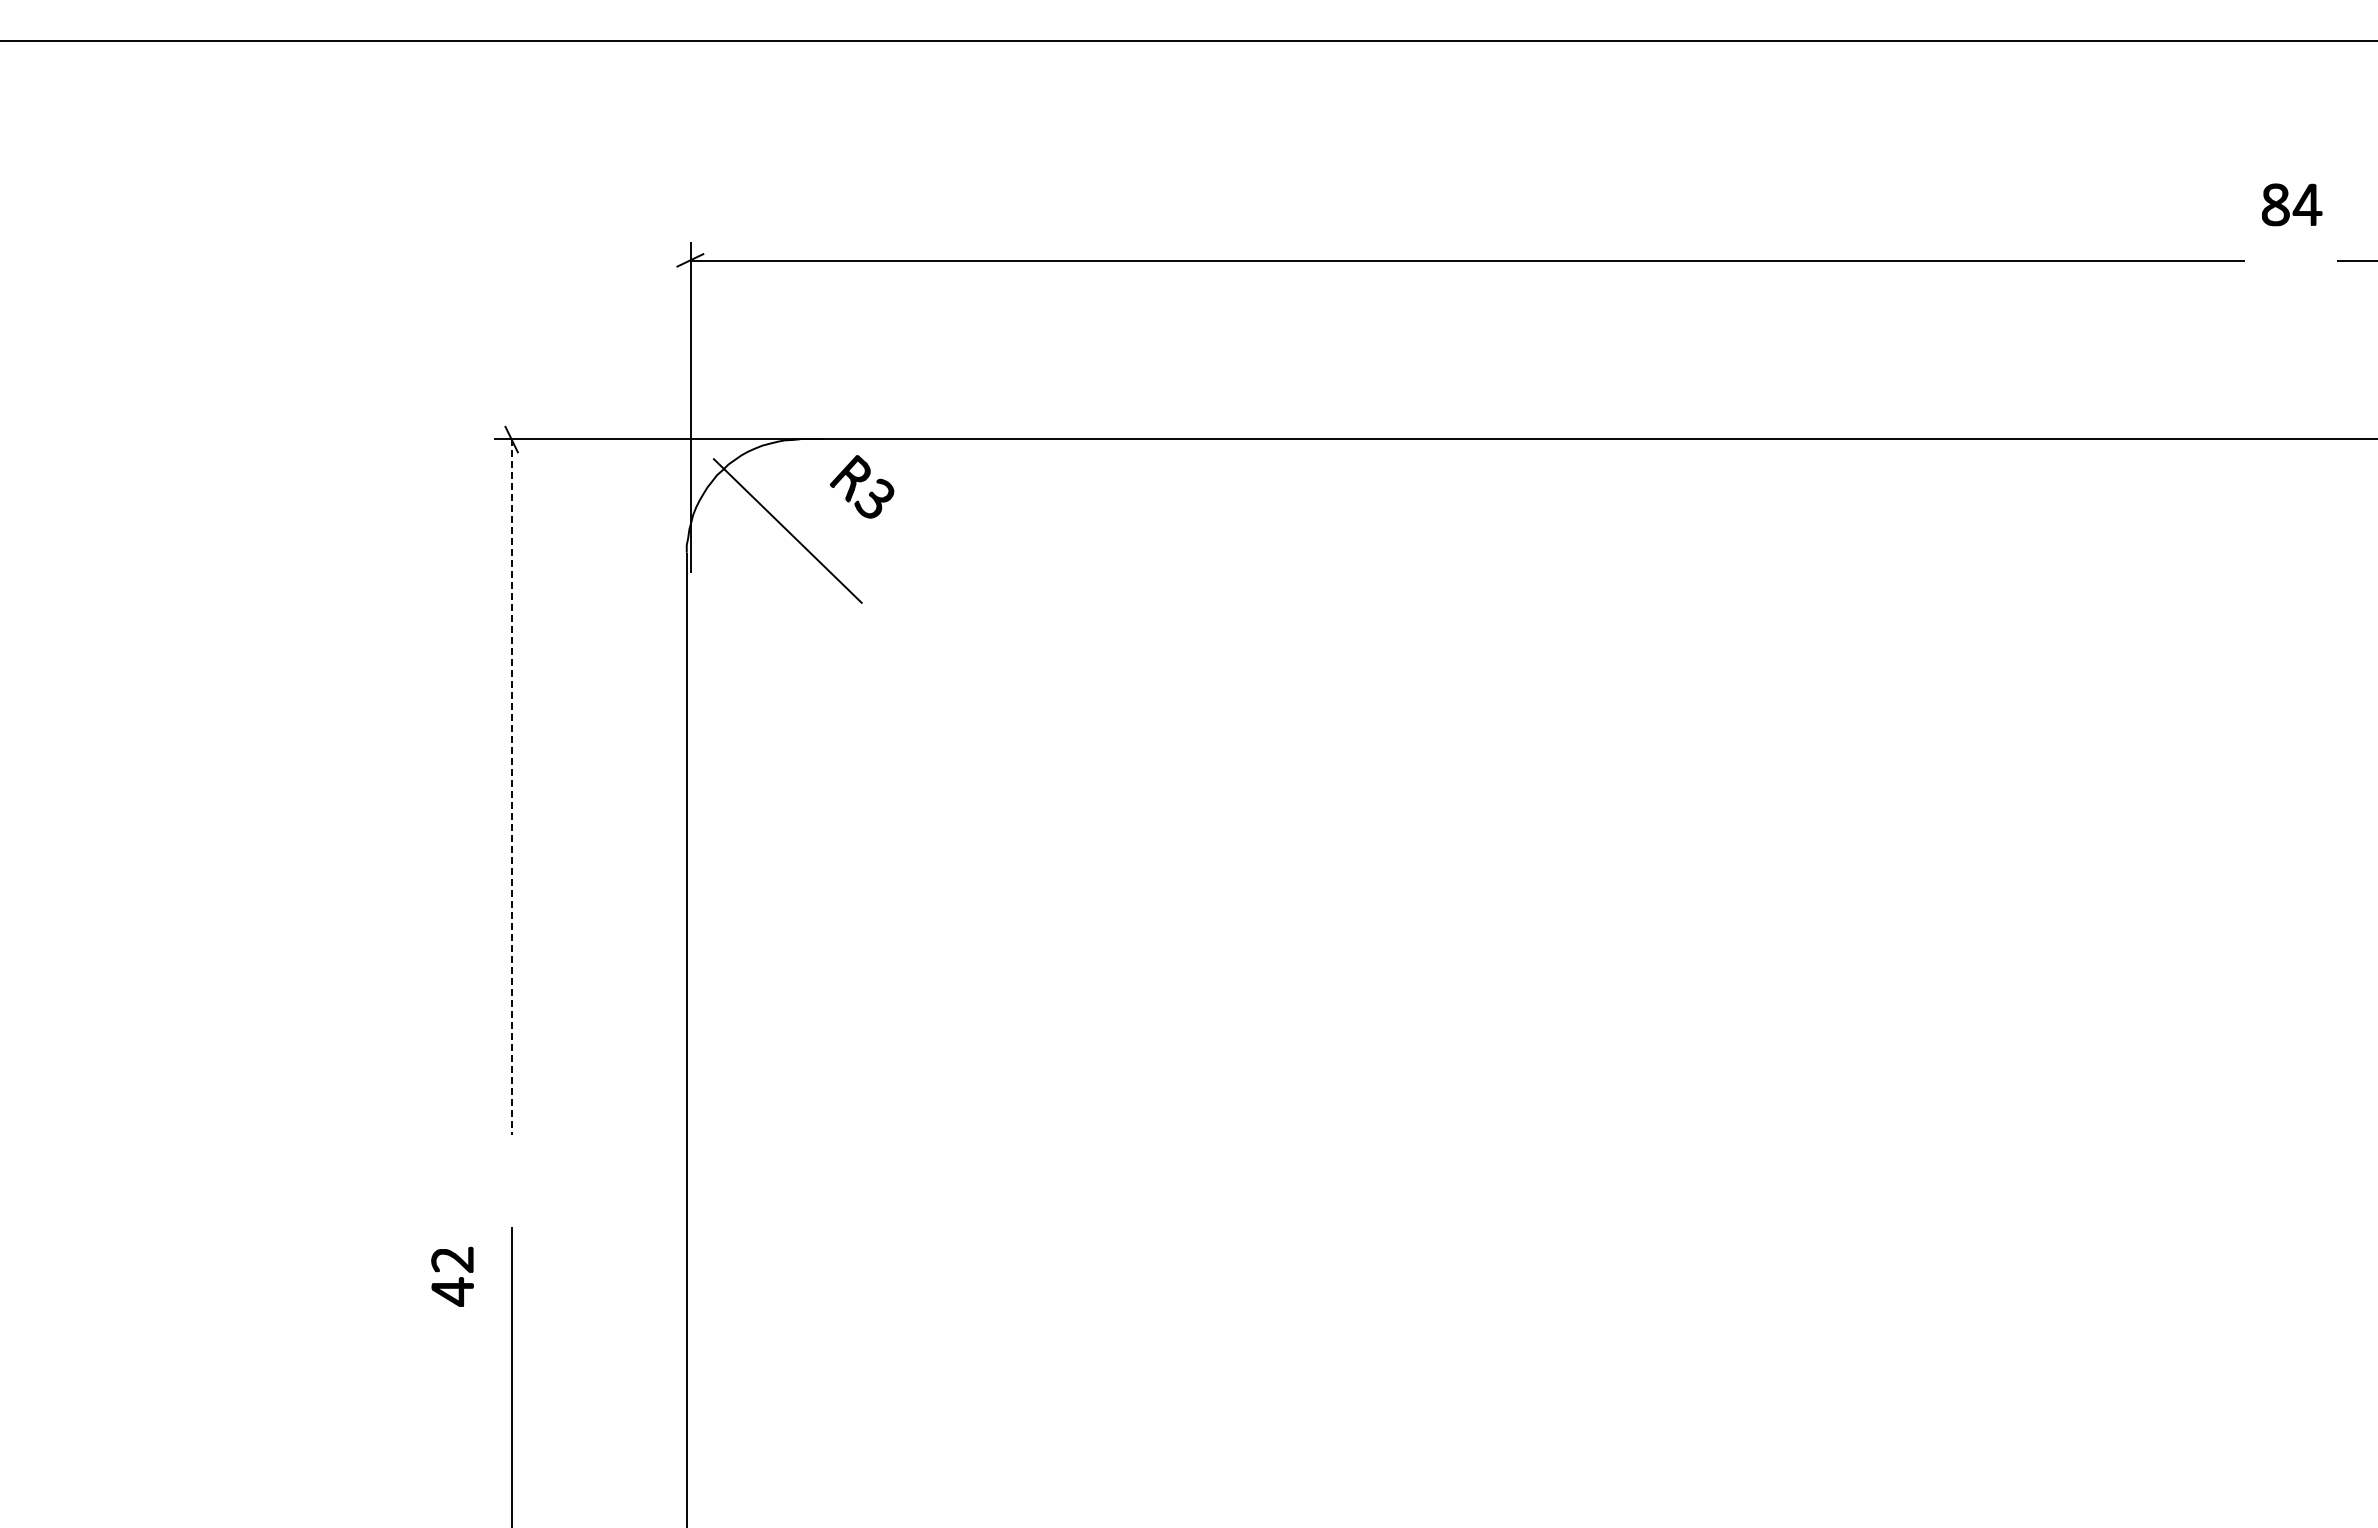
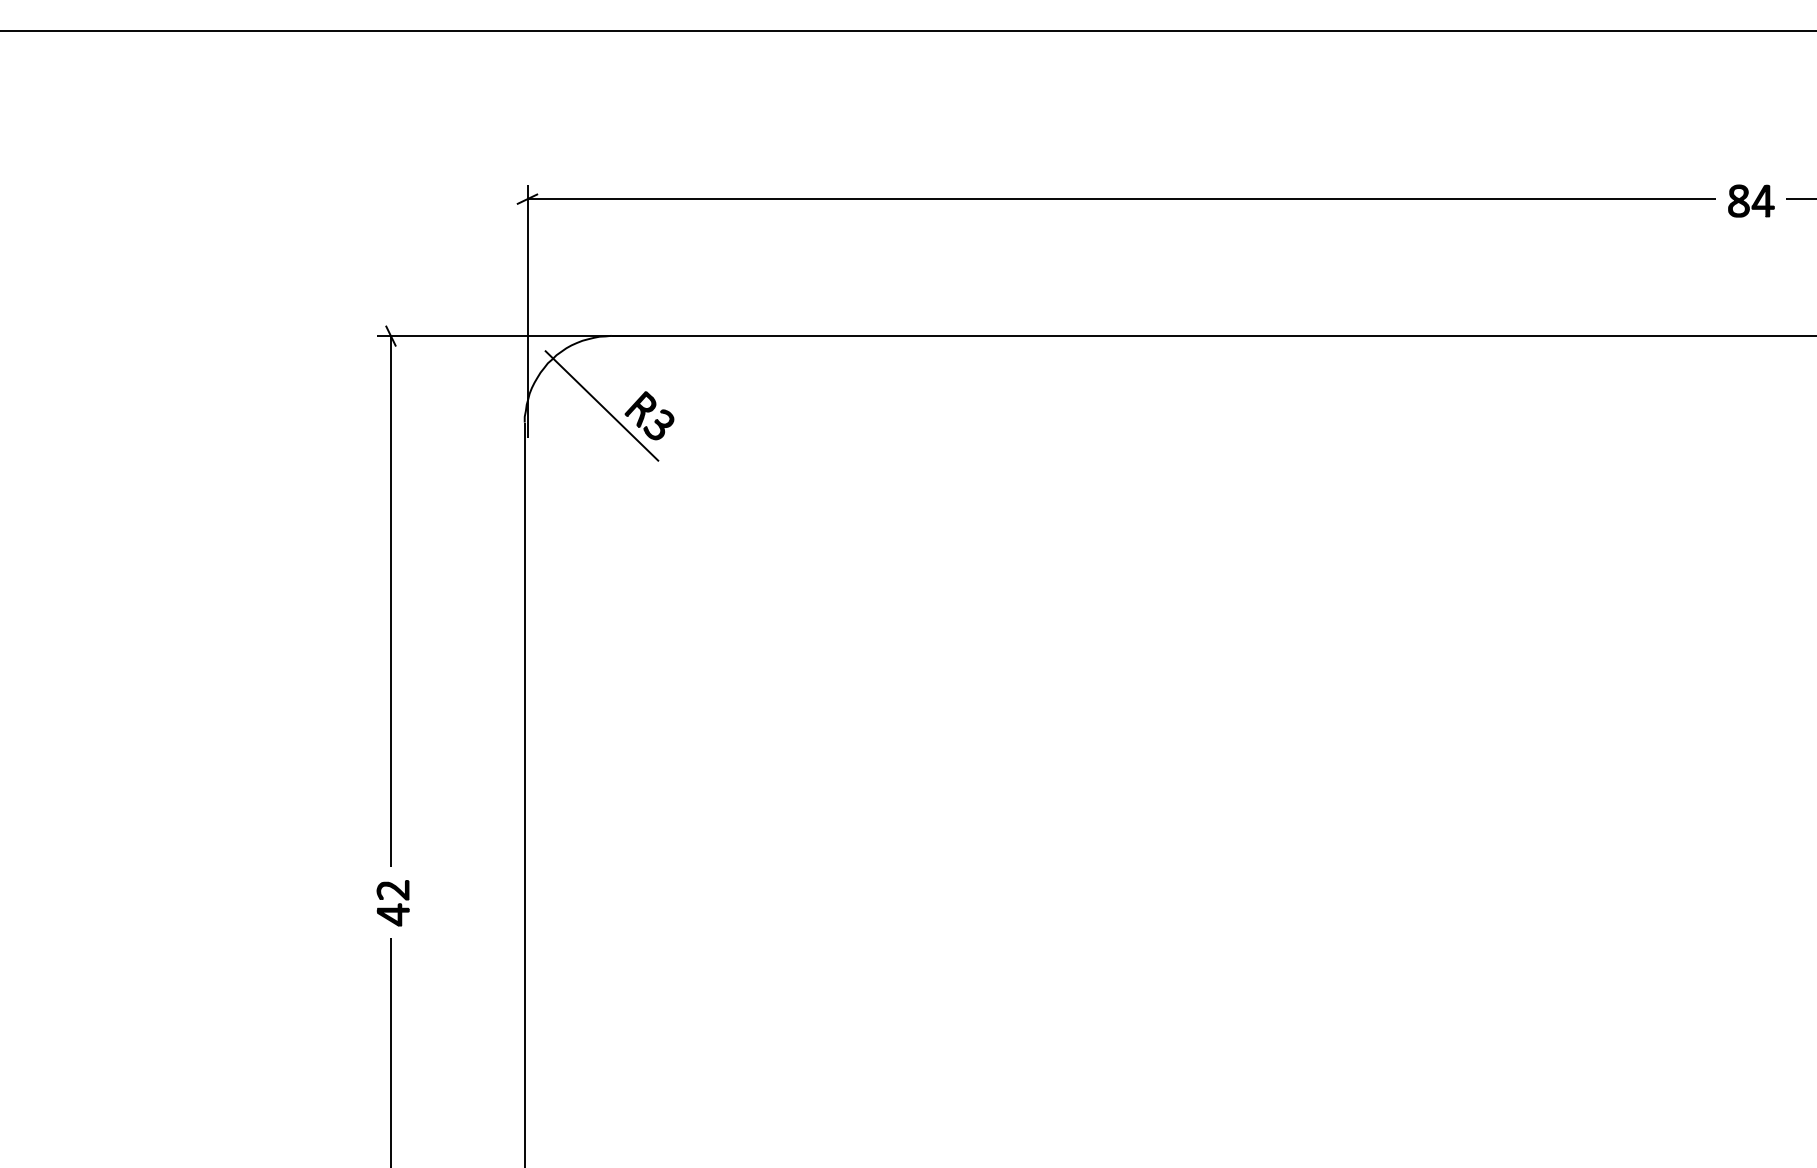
part: (2292, 204) -> (1751, 200), moved
part: (862, 486) -> (649, 415), moved
line: (511, 787) -> (390, 601), dashed -> solid
part: (458, 1279) -> (397, 905), moved

